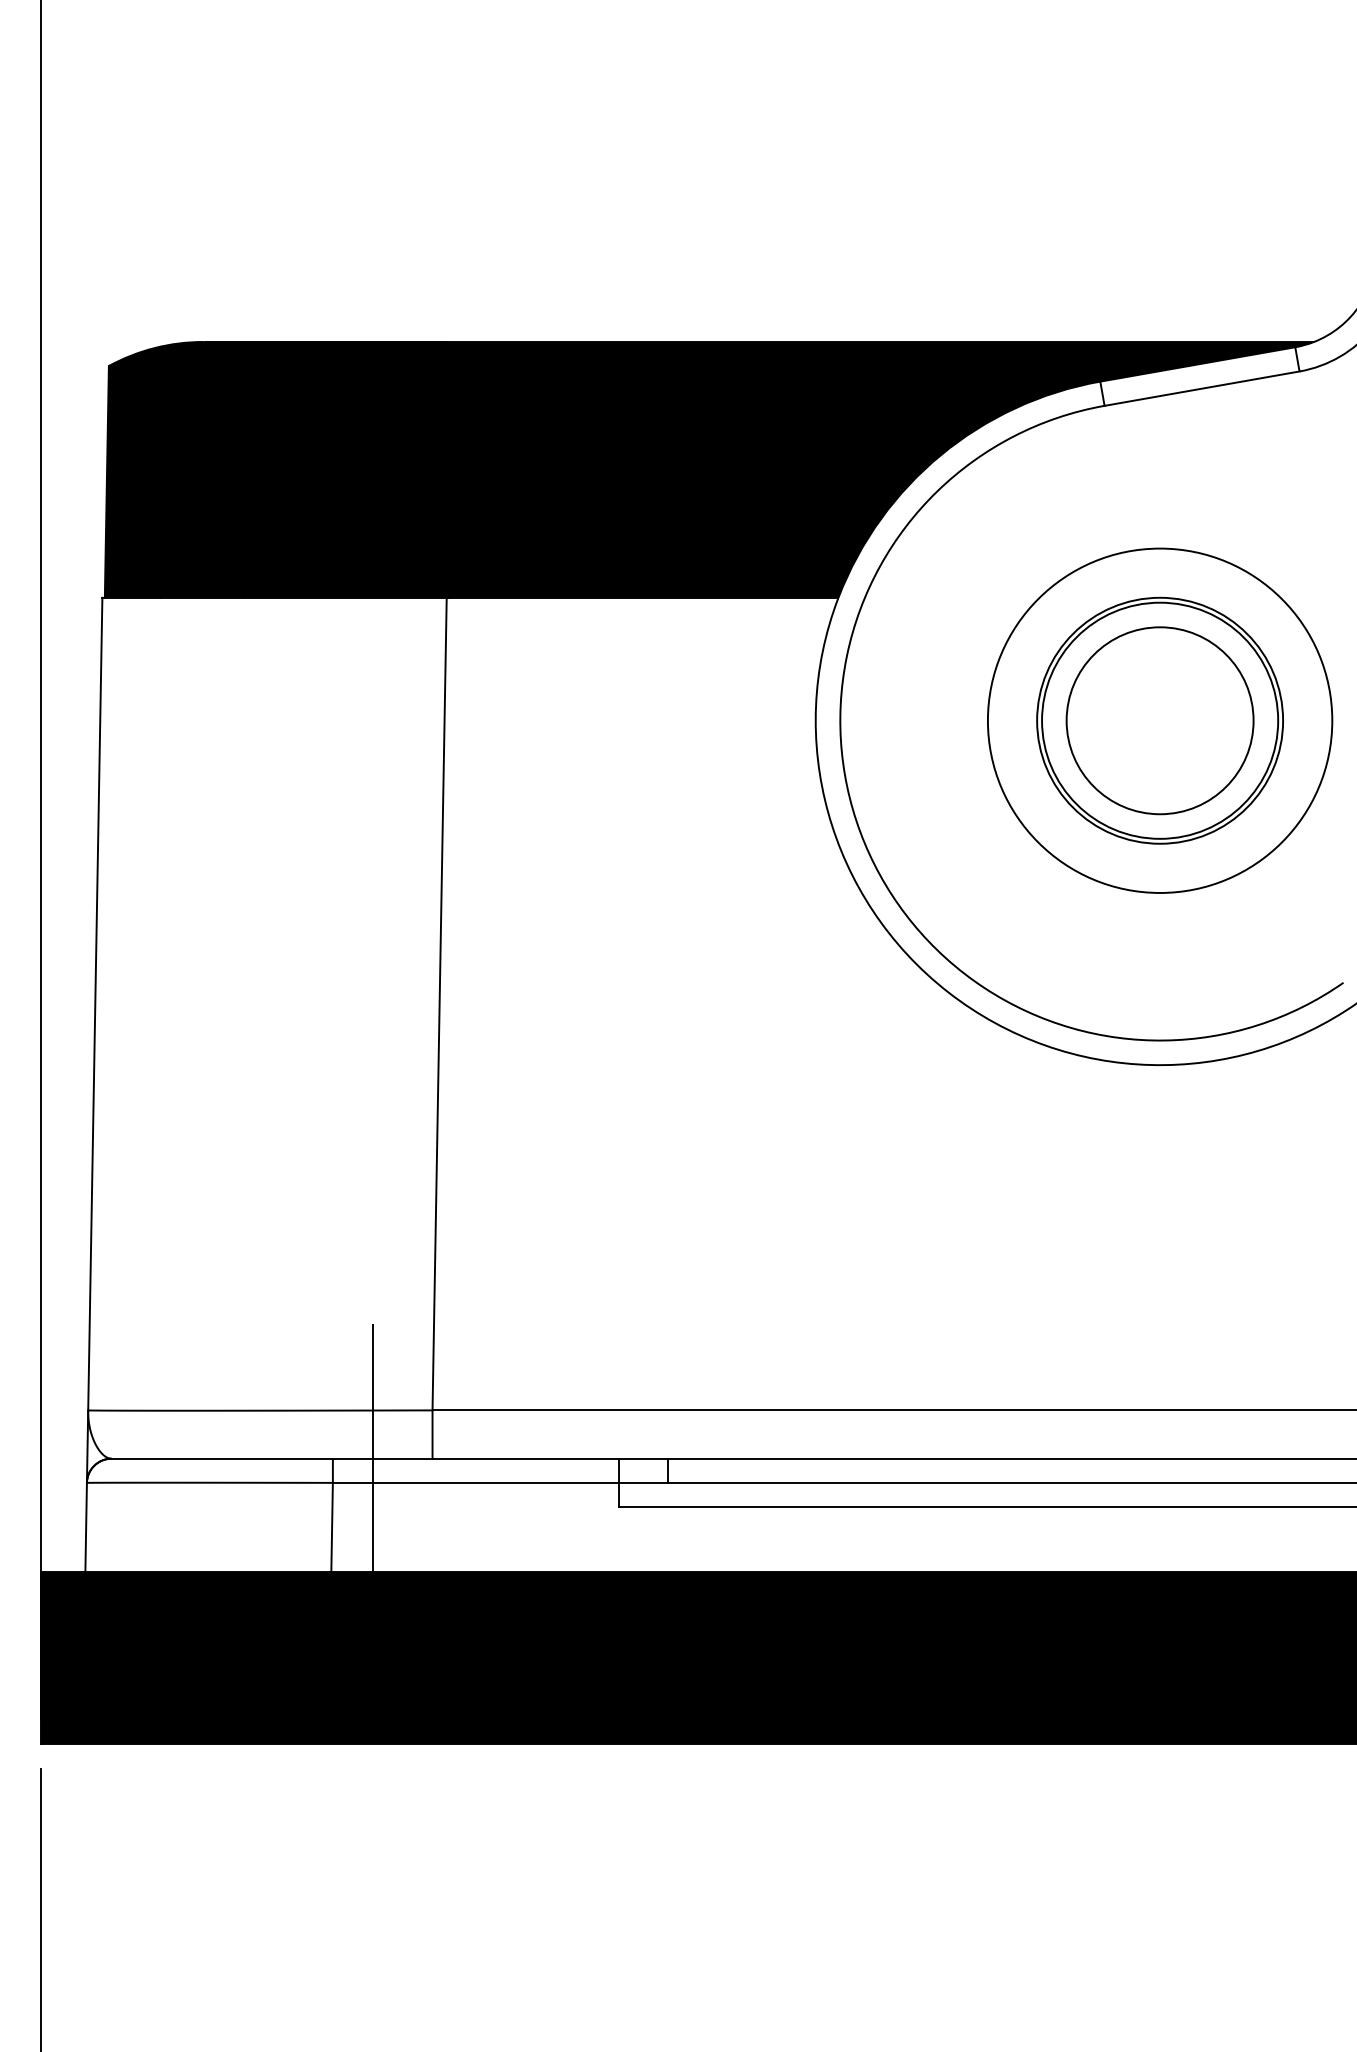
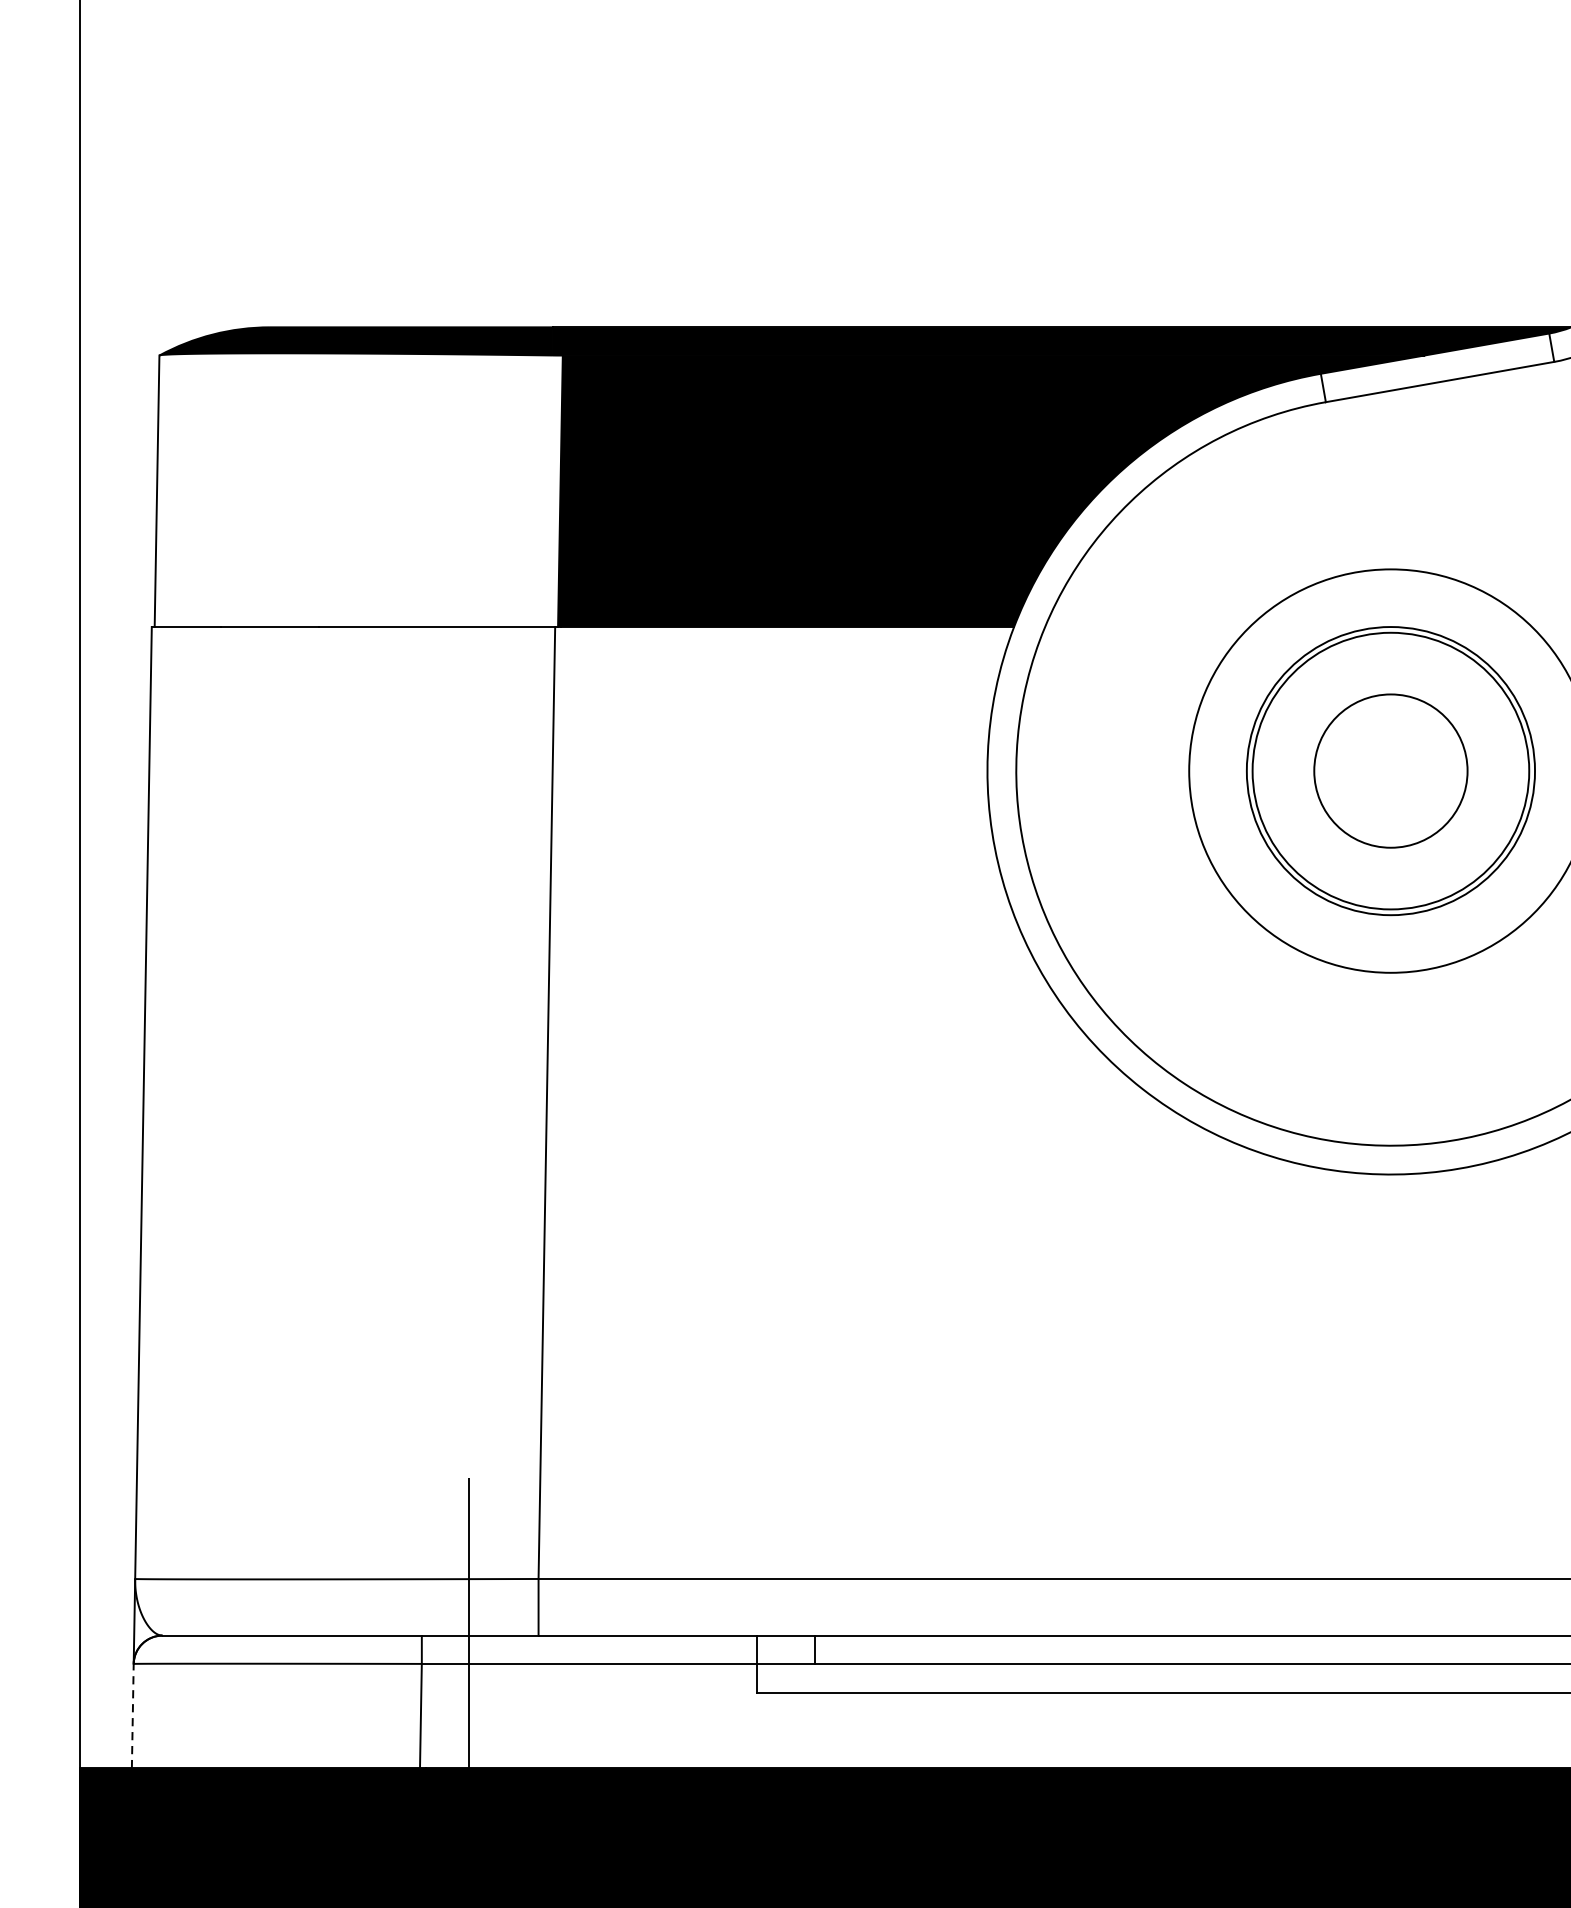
fill: (278, 480) -> (358, 489), removed
circle: (1159, 720) -> (1390, 770), size x0.7
line: (86, 1526) -> (133, 1715), solid -> dashed

